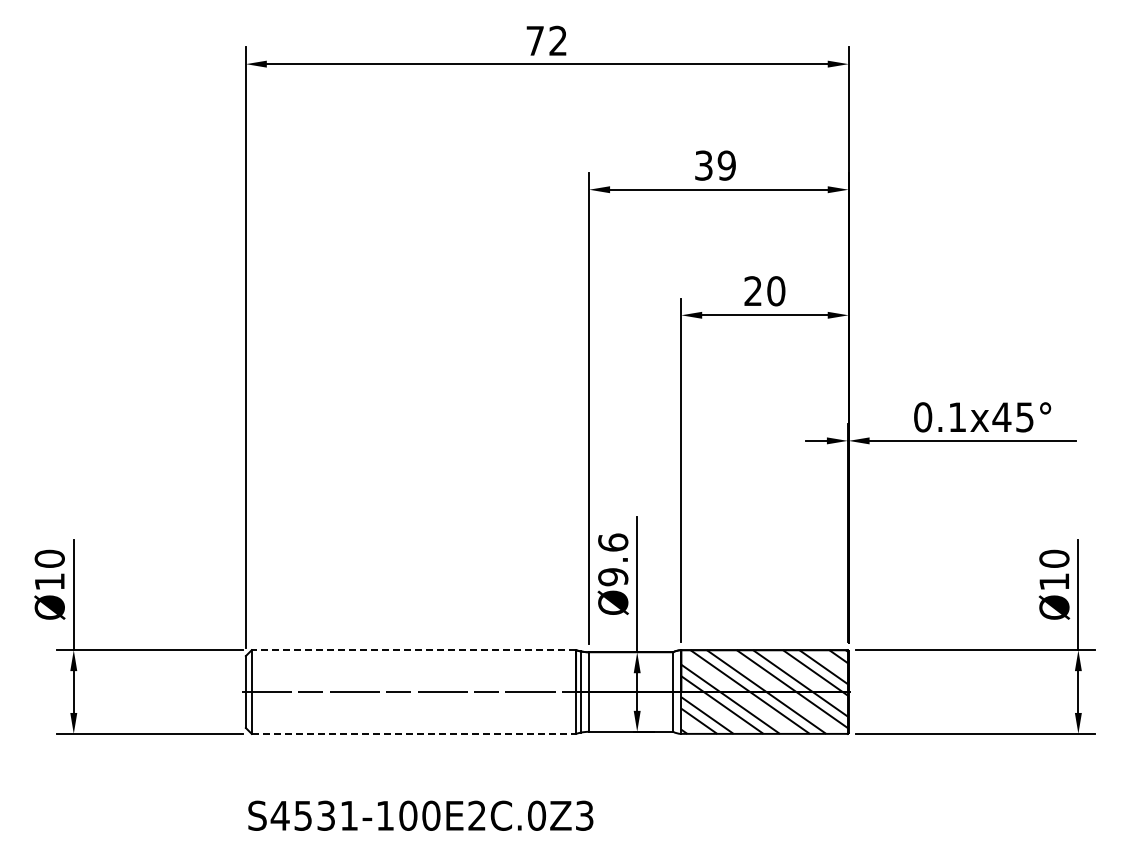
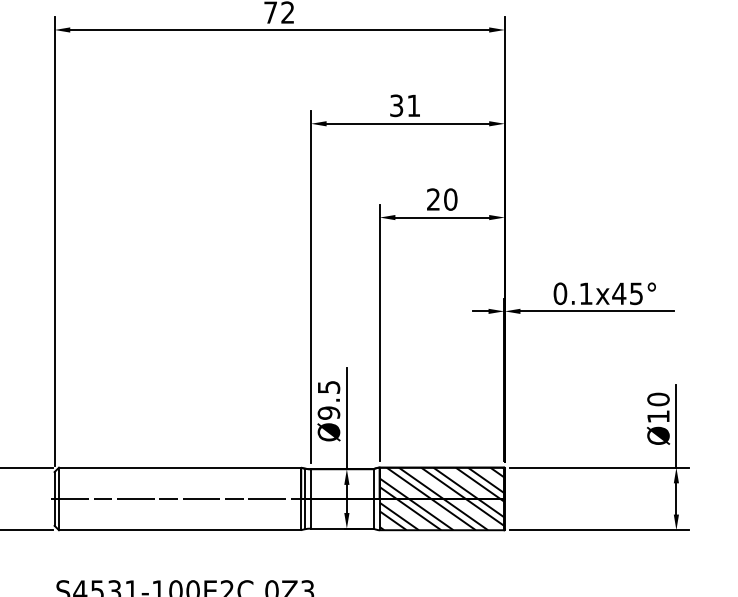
text: (726, 165) -> (413, 105), 39 -> 31
text: (613, 542) -> (329, 387), Ø9.6 -> Ø9.5
line: (413, 650) -> (179, 467), dashed -> solid
line: (414, 733) -> (180, 529), dashed -> solid

